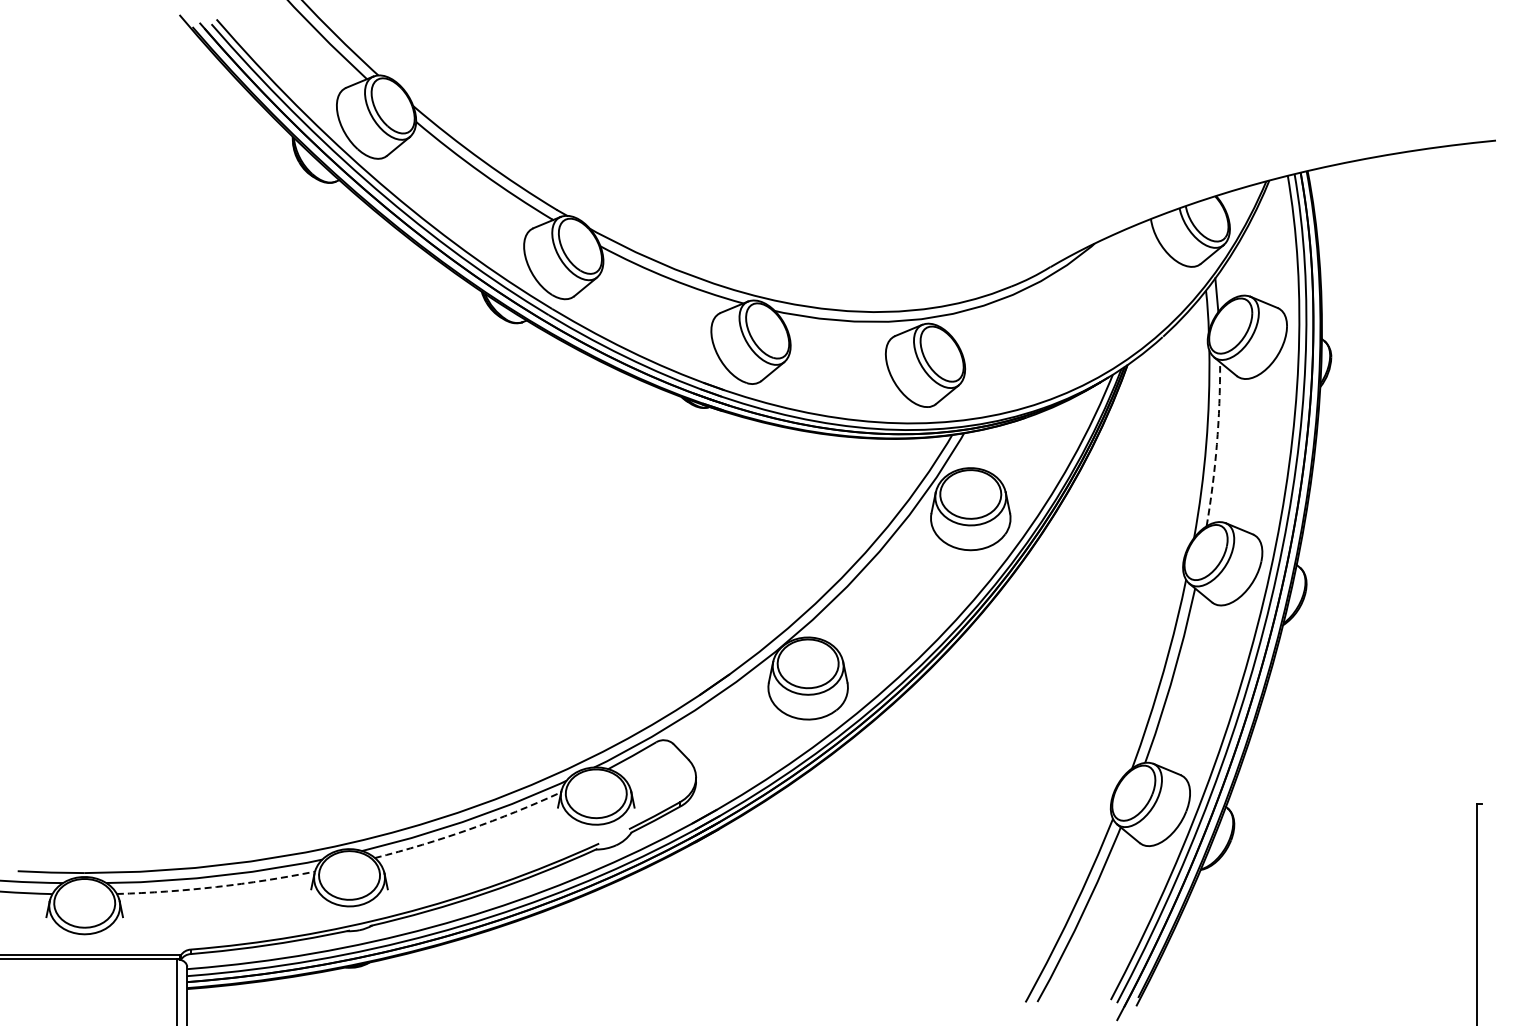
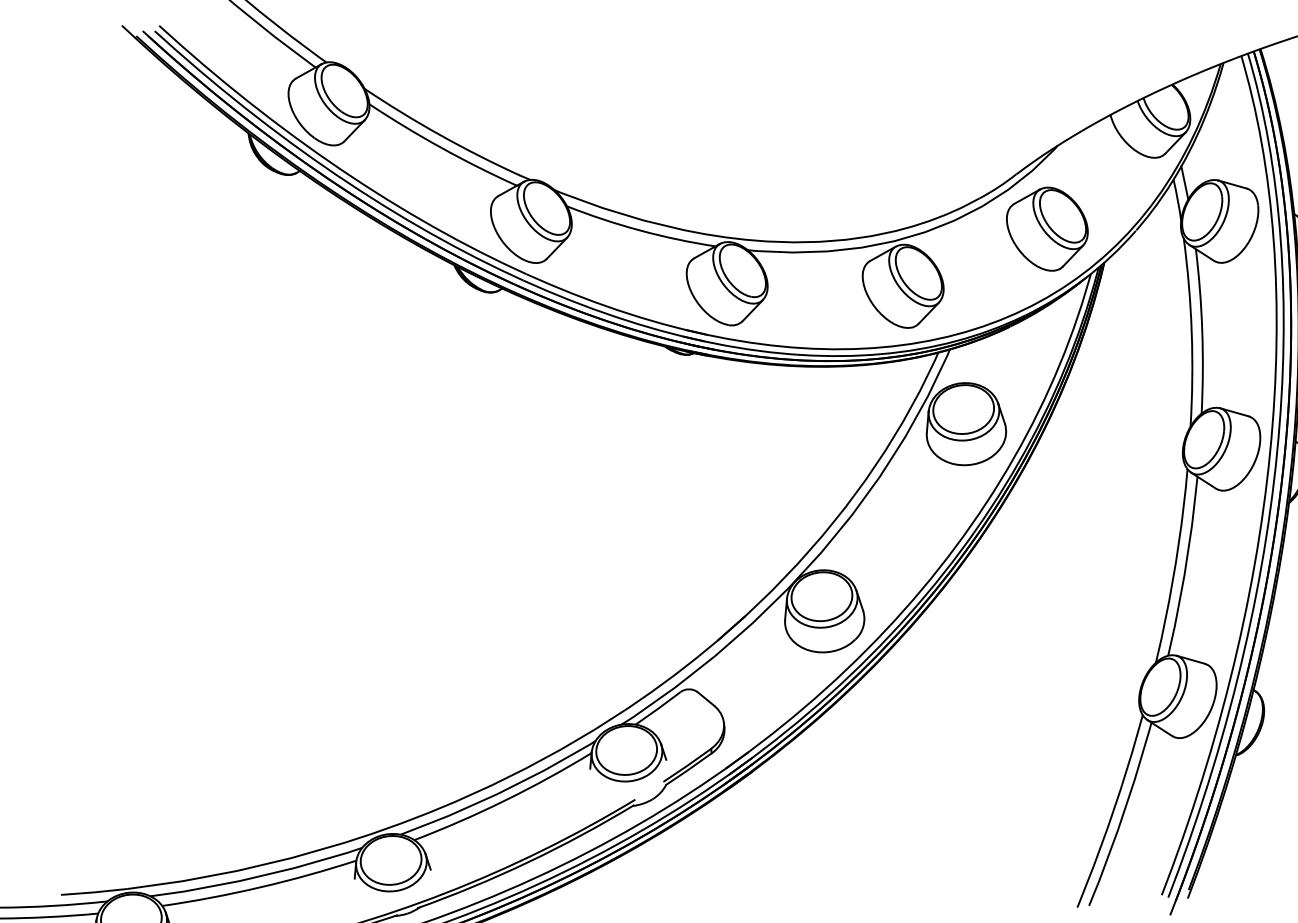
part: (1074, 325) -> (1046, 229), added
arc: (1216, 444) -> (1201, 331), dashed -> solid
arc: (469, 829) -> (504, 800), dashed -> solid
arc: (216, 886) -> (260, 886), dashed -> solid

